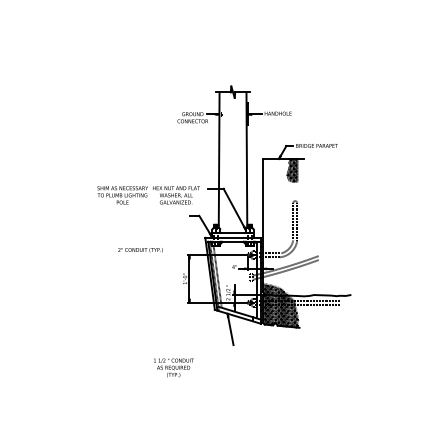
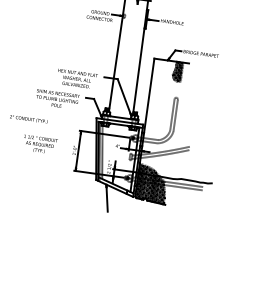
text: (122, 195) -> (57, 99), moved
text: (140, 250) -> (28, 119), moved
text: (173, 367) -> (39, 144), moved

